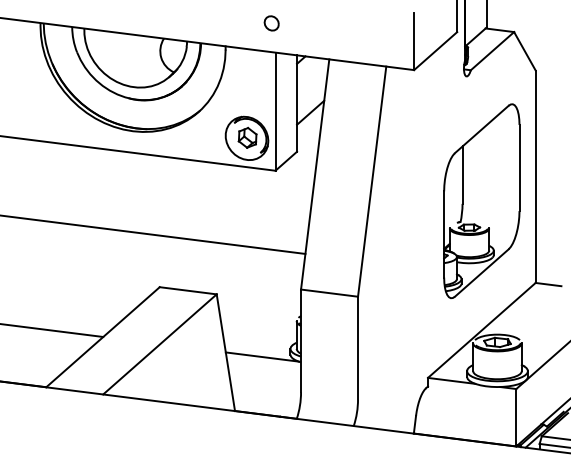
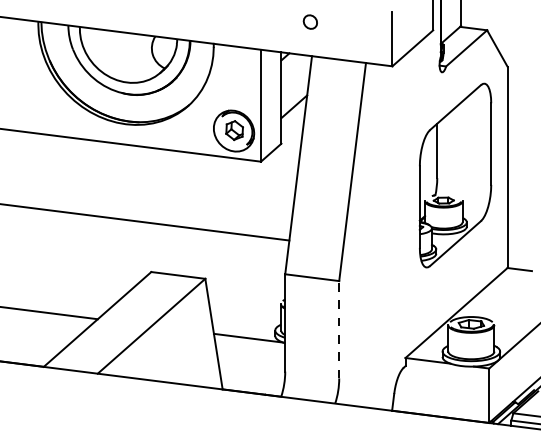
part: (270, 22) -> (309, 21), moved
part: (481, 201) -> (455, 175), moved
line: (358, 347) -> (339, 329), solid -> dashed

